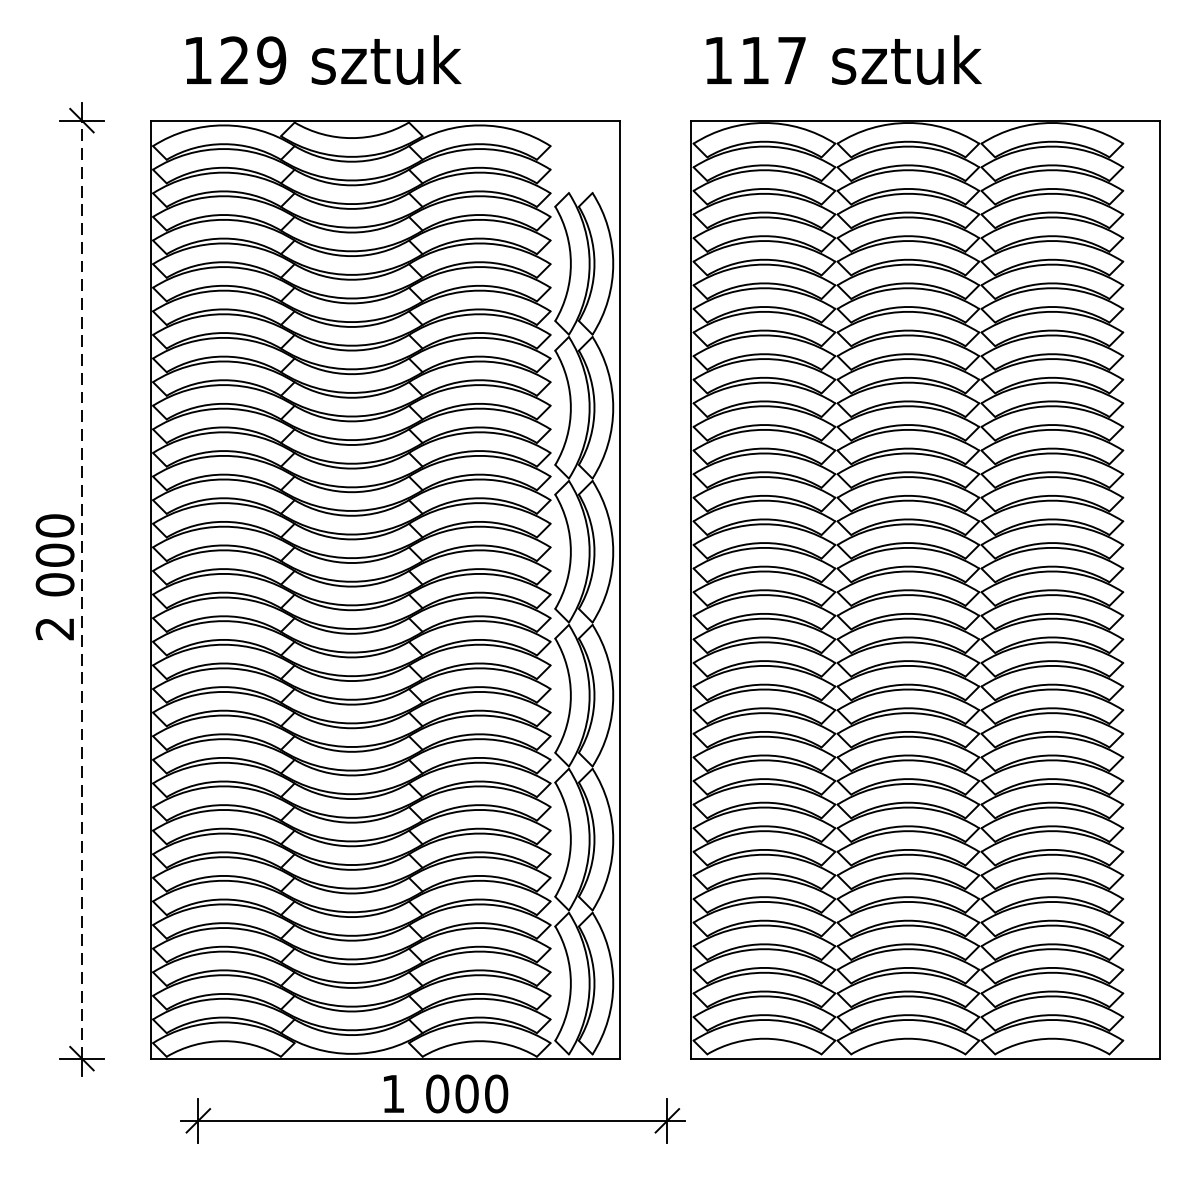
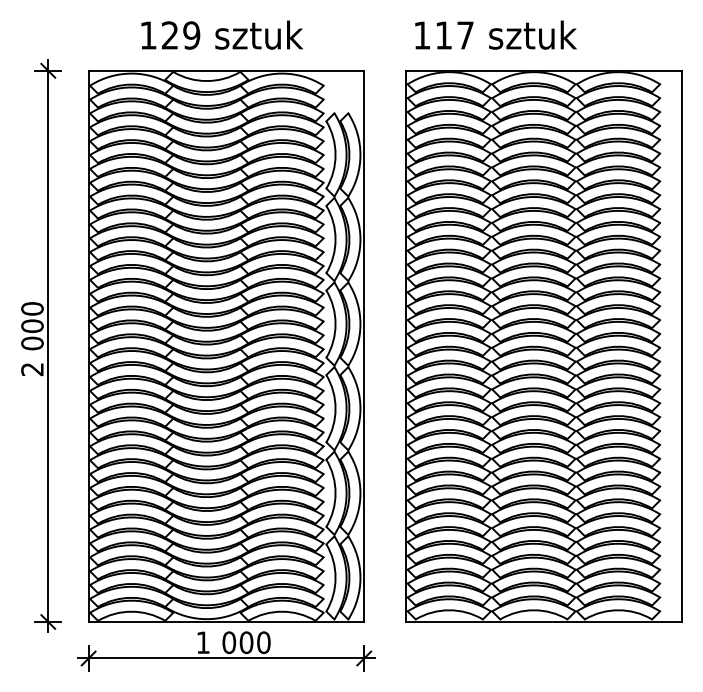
text: (322, 58) -> (221, 34), moved
line: (82, 589) -> (48, 346), dashed -> solid
part: (432, 1108) -> (226, 651), moved

